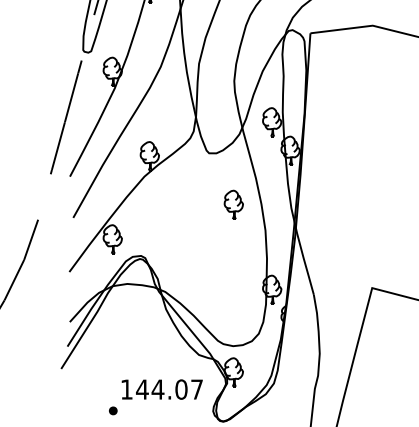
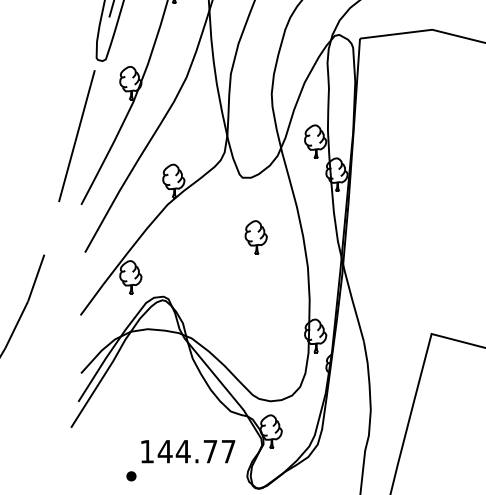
part: (233, 204) -> (255, 237), moved
text: (181, 389) -> (210, 451), 144.07 -> 144.77

